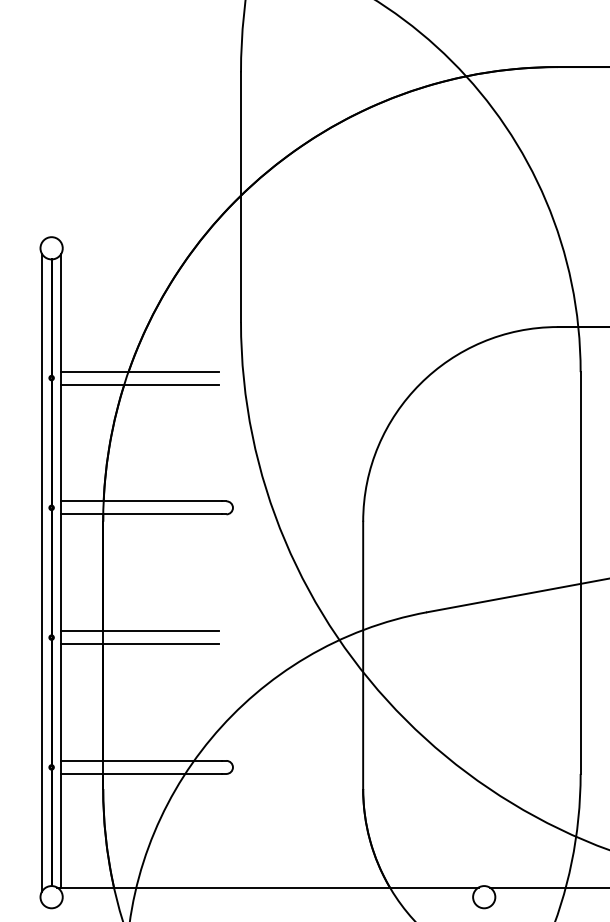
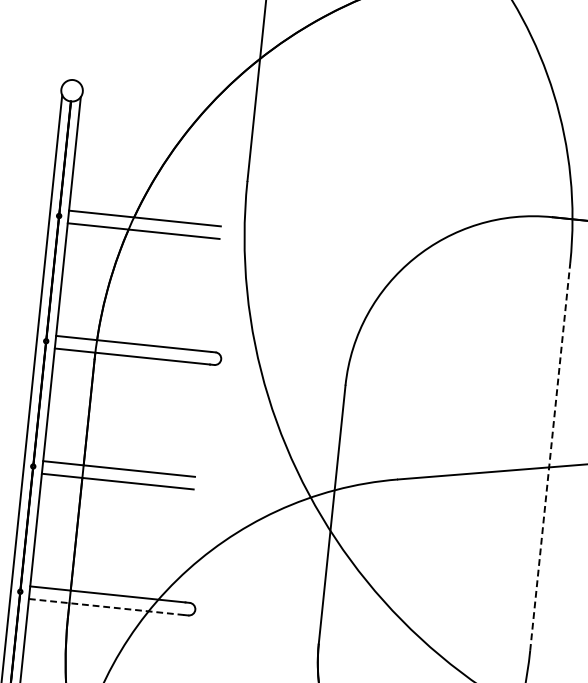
line: (580, 573) -> (550, 457), solid -> dashed
line: (142, 773) -> (107, 606), solid -> dashed

